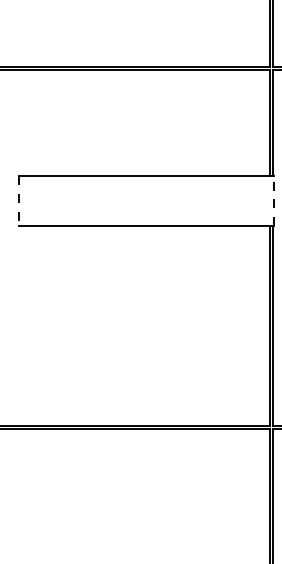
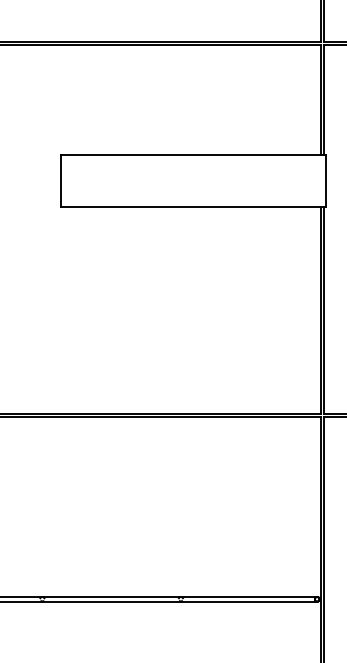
line: (19, 201) -> (61, 181), dashed -> solid
line: (274, 201) -> (325, 181), dashed -> solid

